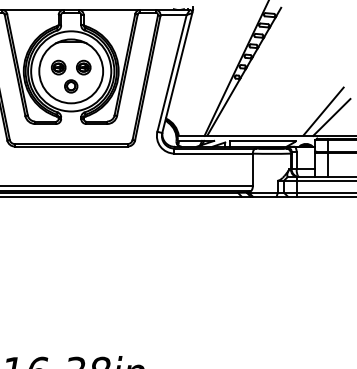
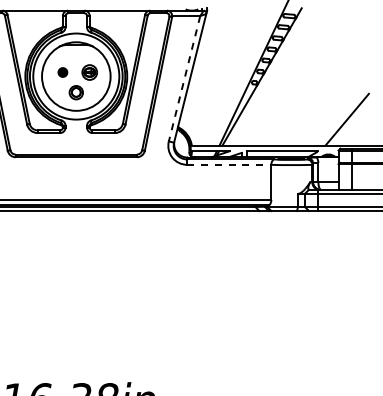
part: (58, 67) -> (62, 72), size x0.6
line: (171, 73) -> (184, 78), solid -> dashed
line: (332, 116) -> (356, 125), removed
line: (213, 153) -> (229, 164), solid -> dashed

